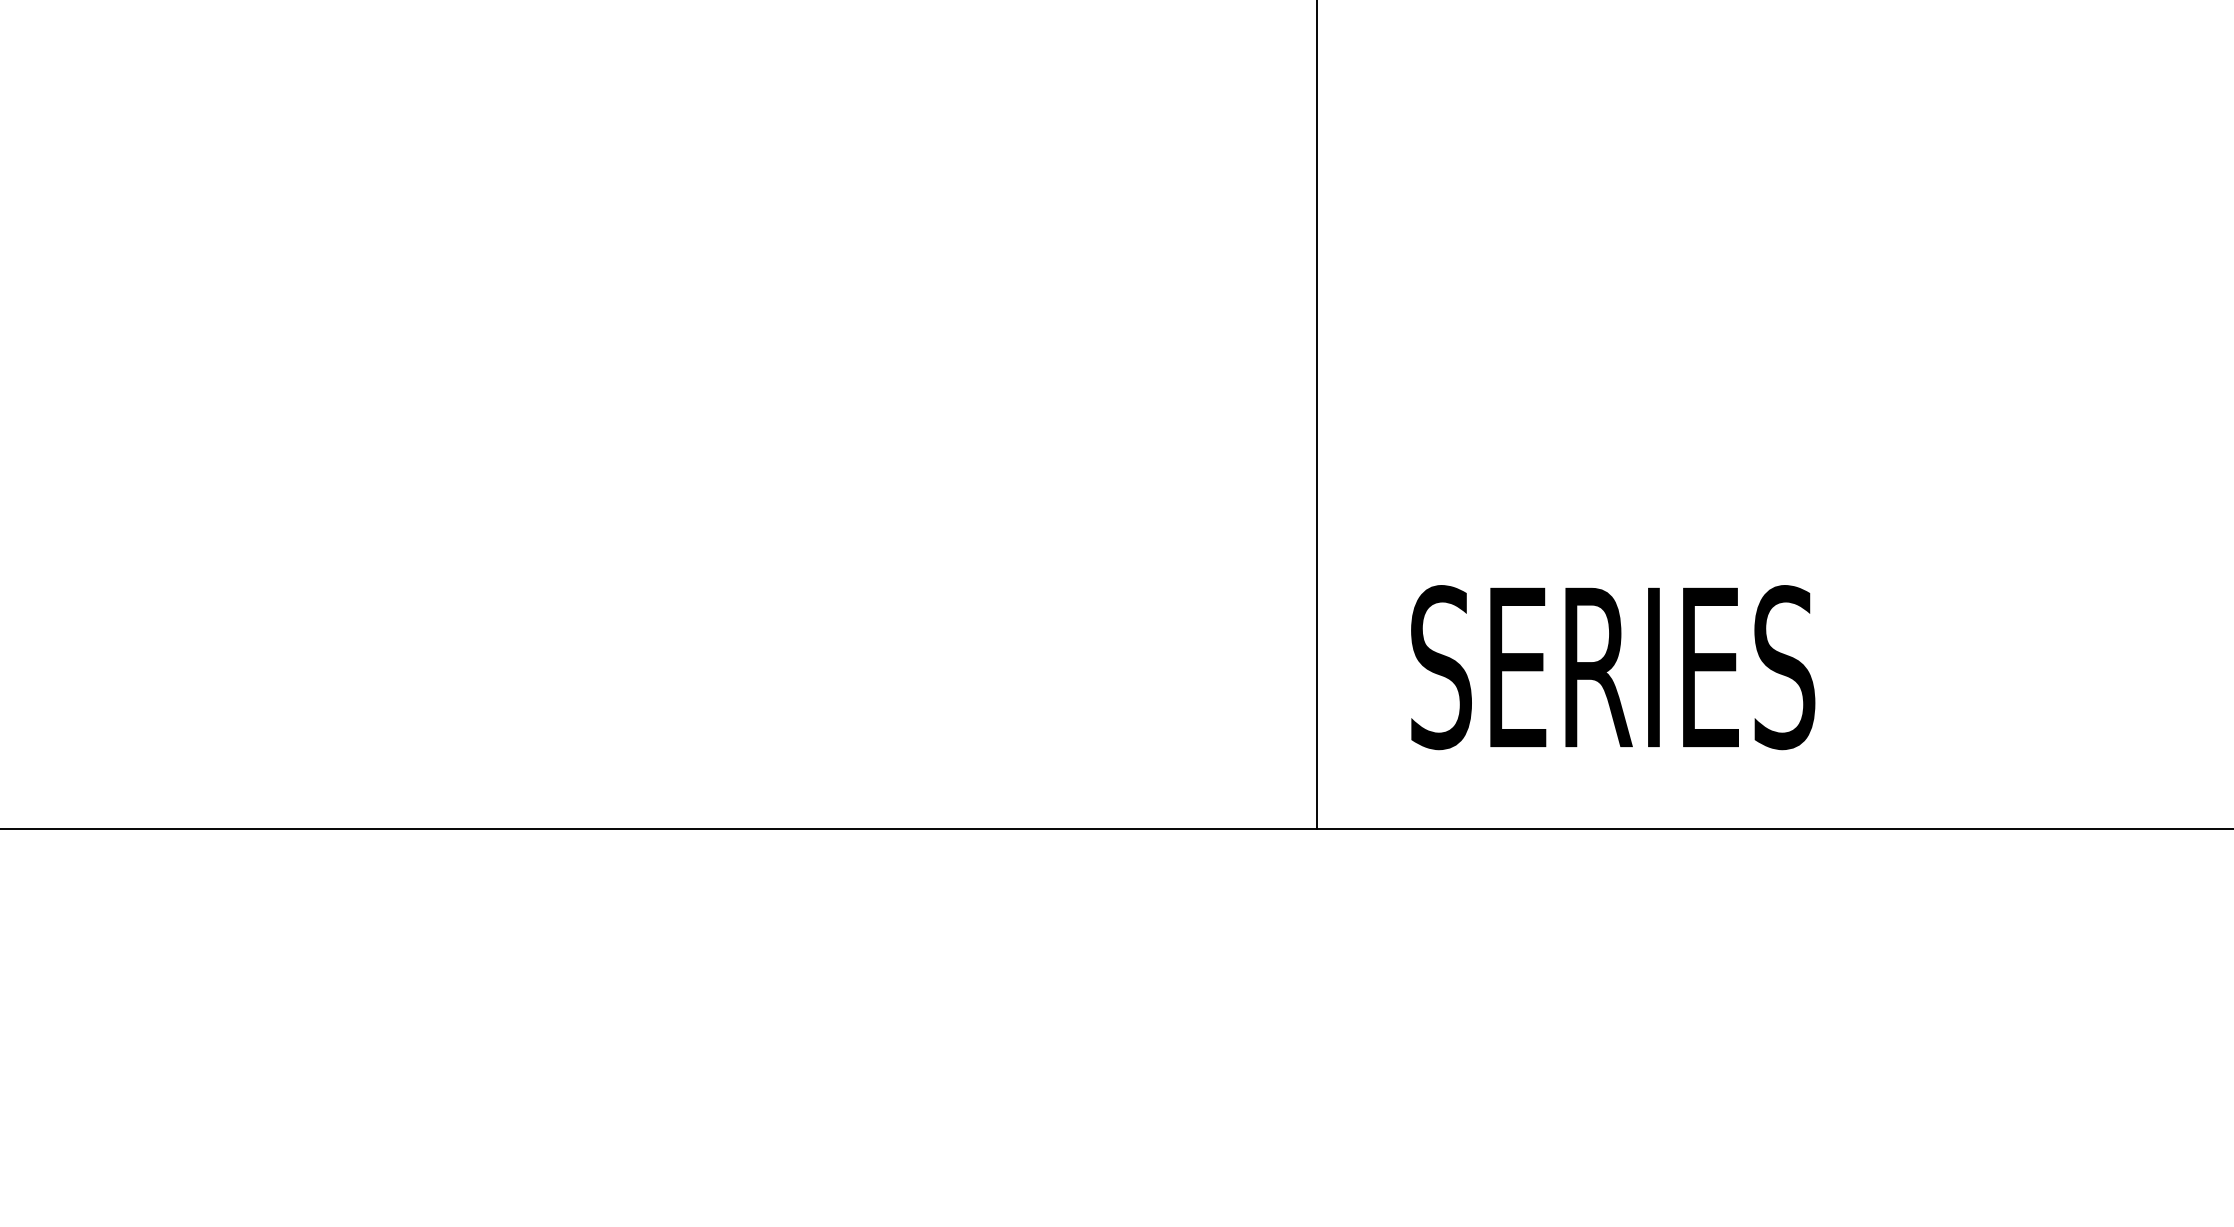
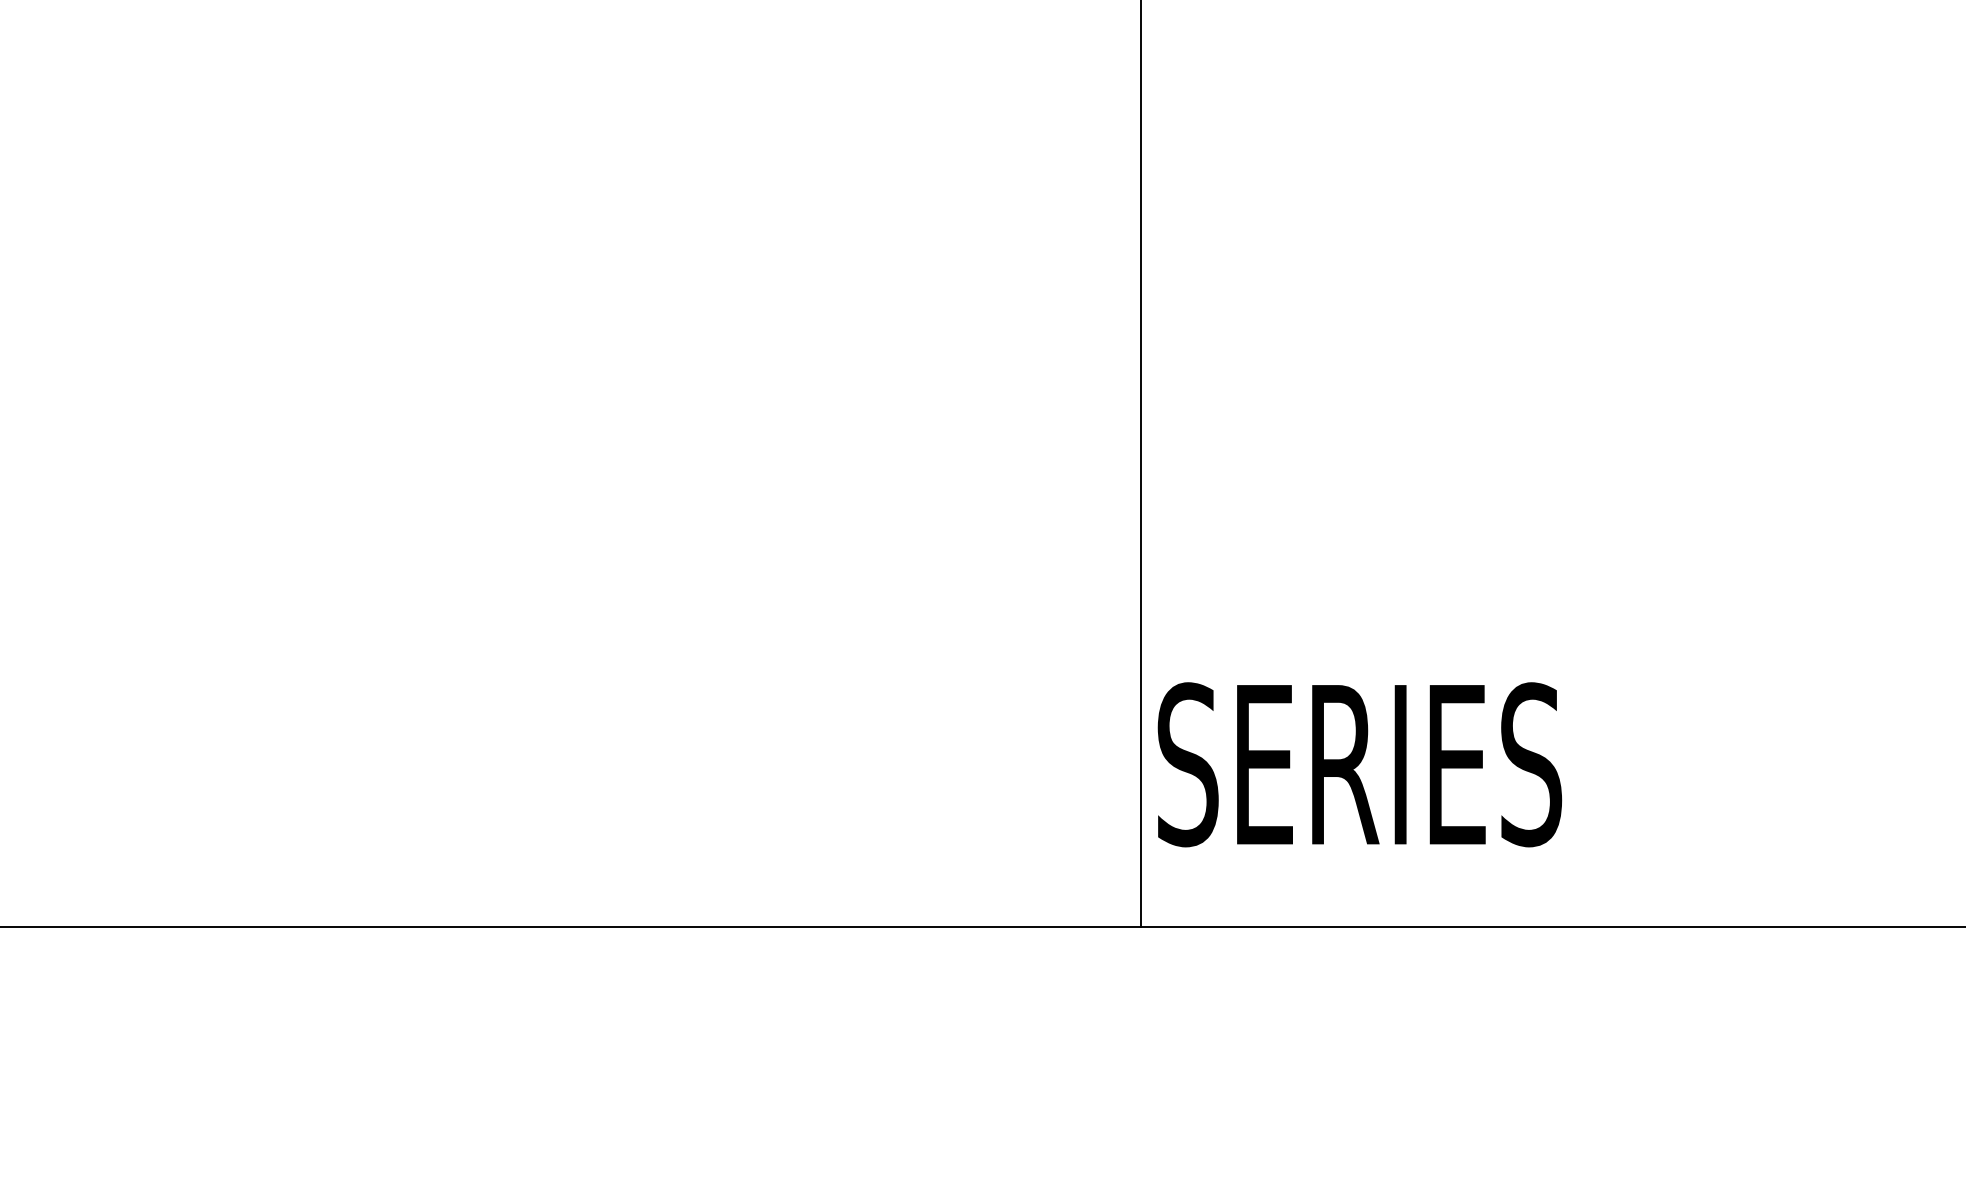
text: (1613, 667) -> (1360, 764), moved

